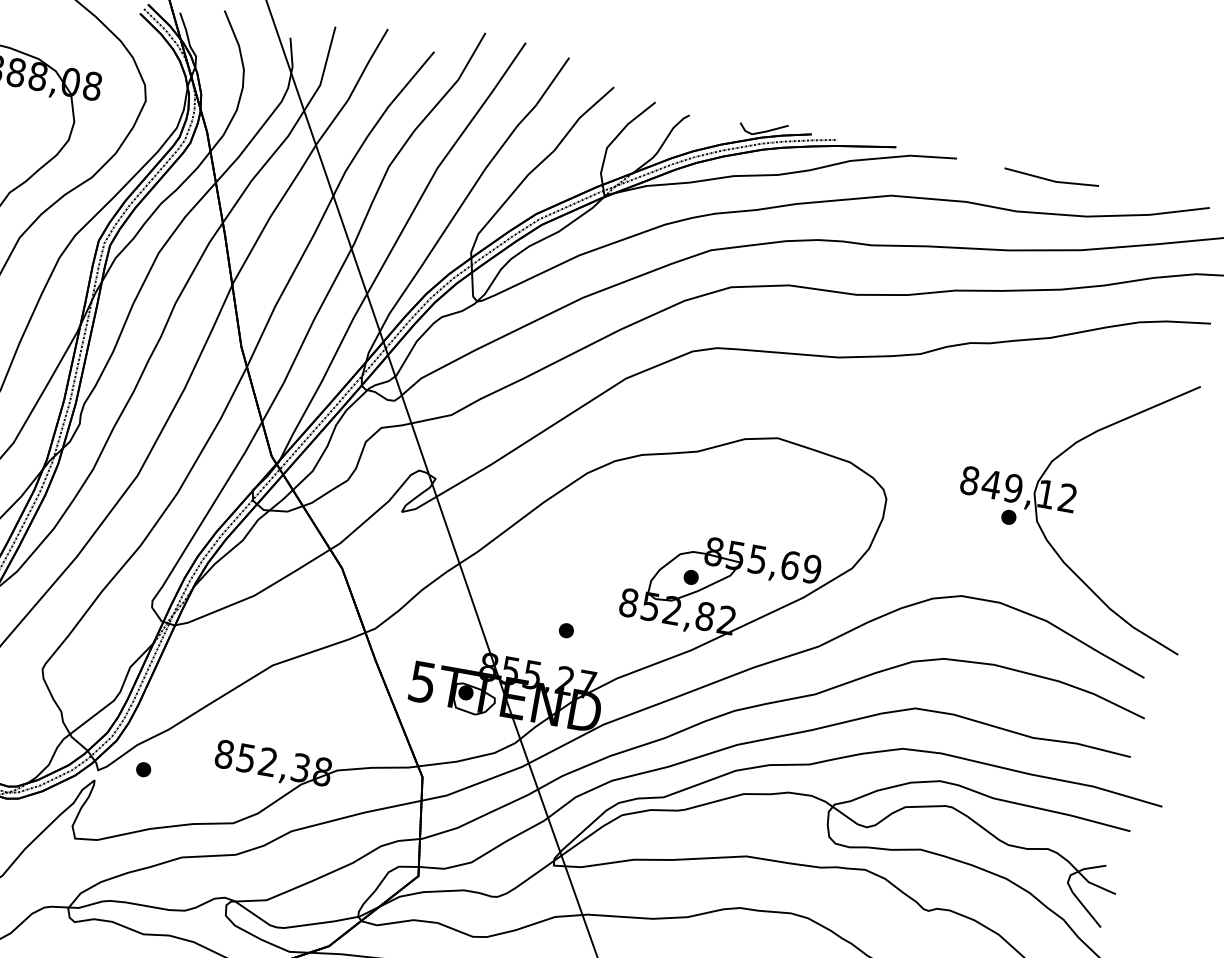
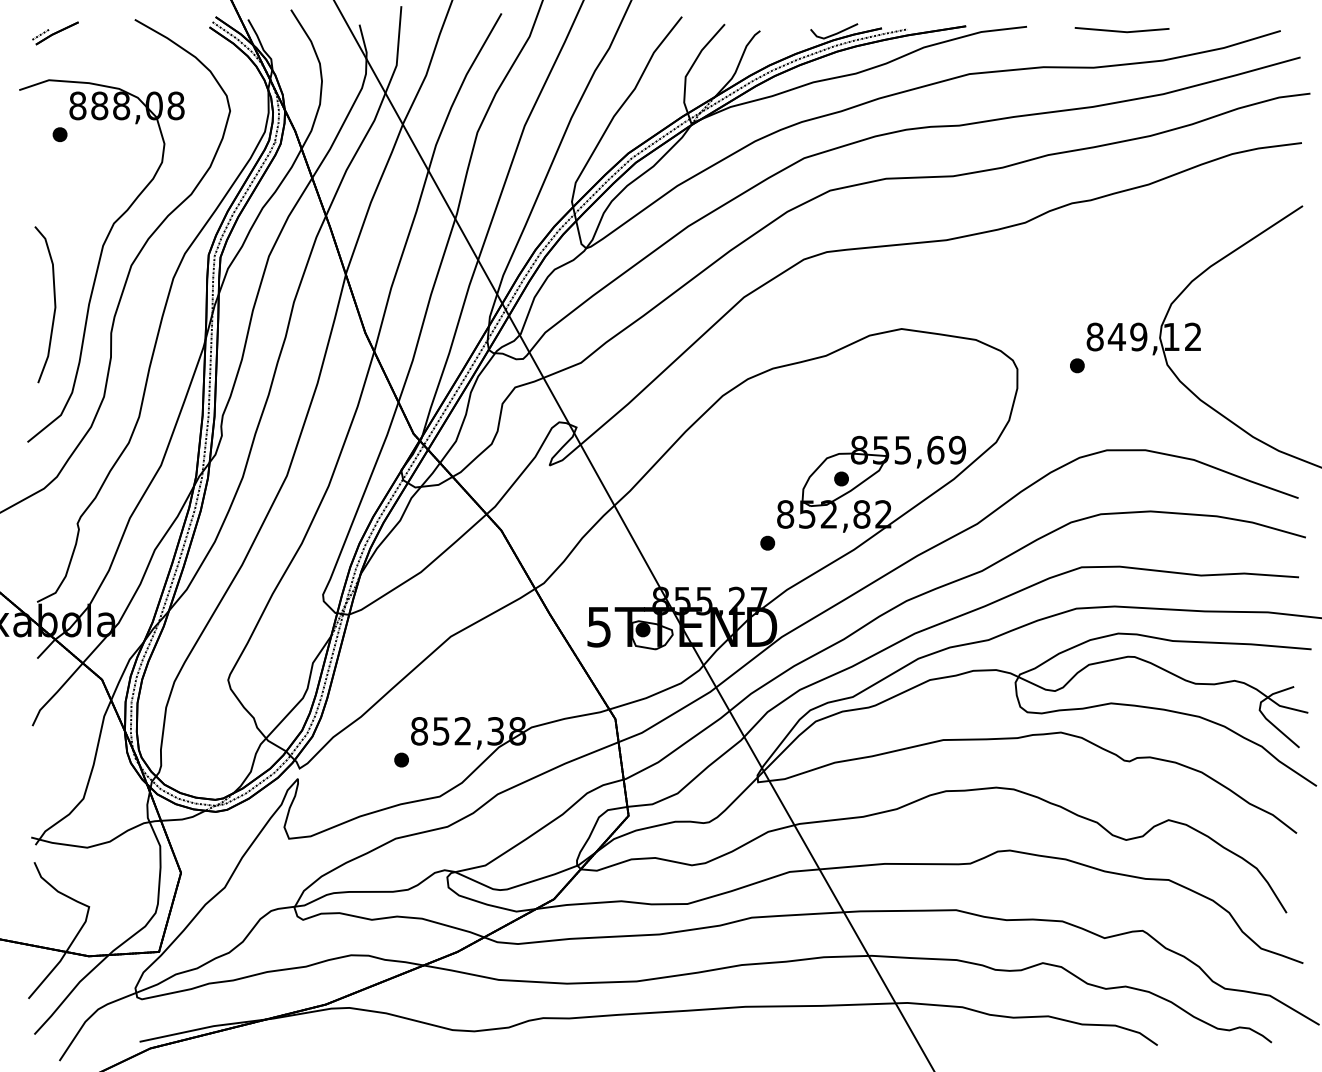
part: (1009, 517) -> (1077, 365), moved
part: (566, 629) -> (767, 542), moved
part: (143, 769) -> (401, 759), moved

